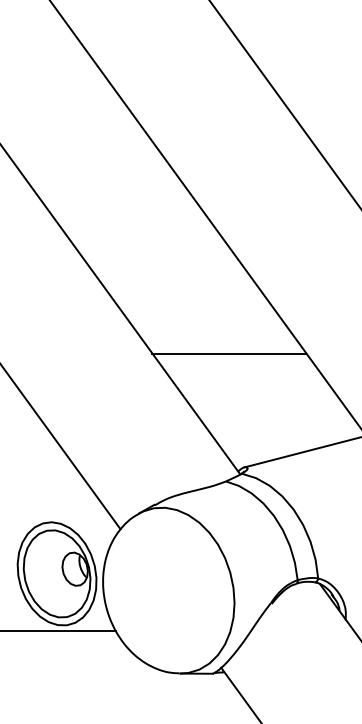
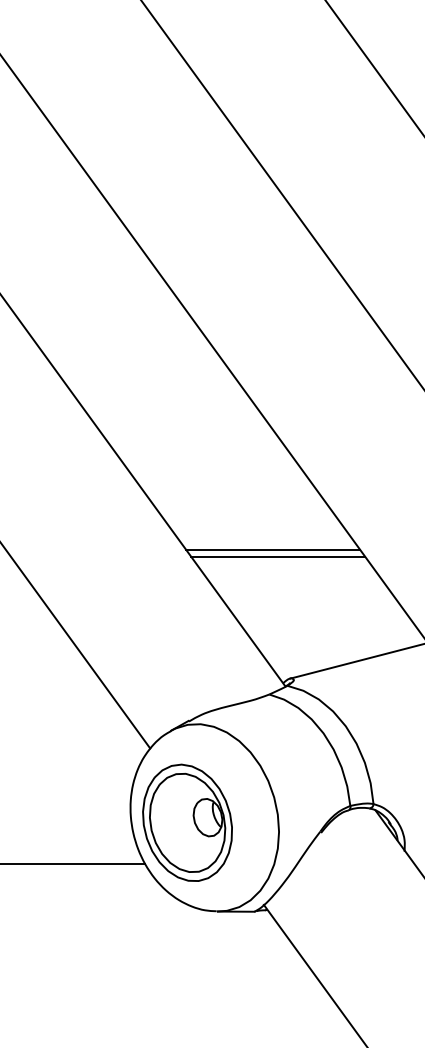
line: (234, 359) -> (278, 556), added
part: (57, 573) -> (187, 822), moved

